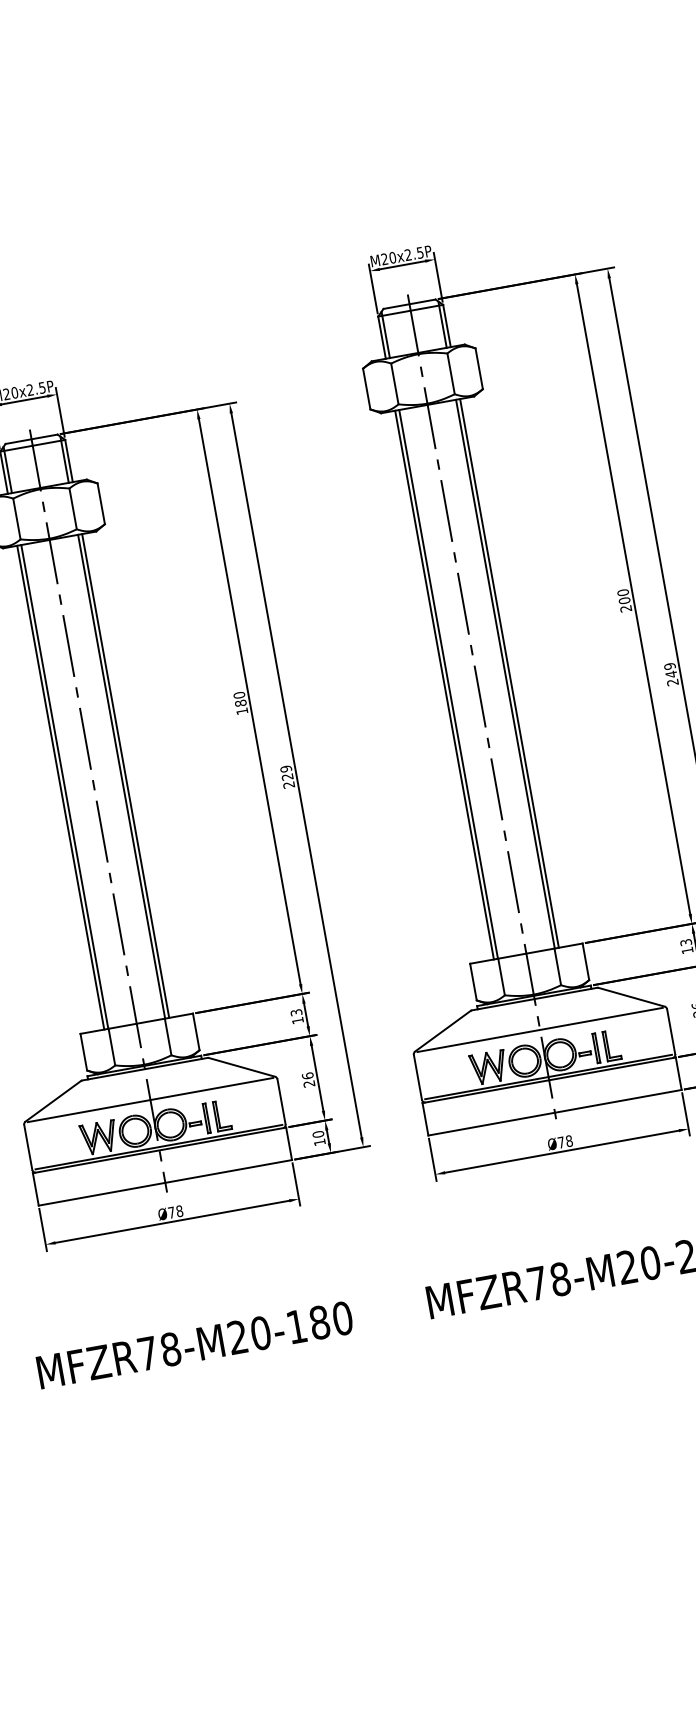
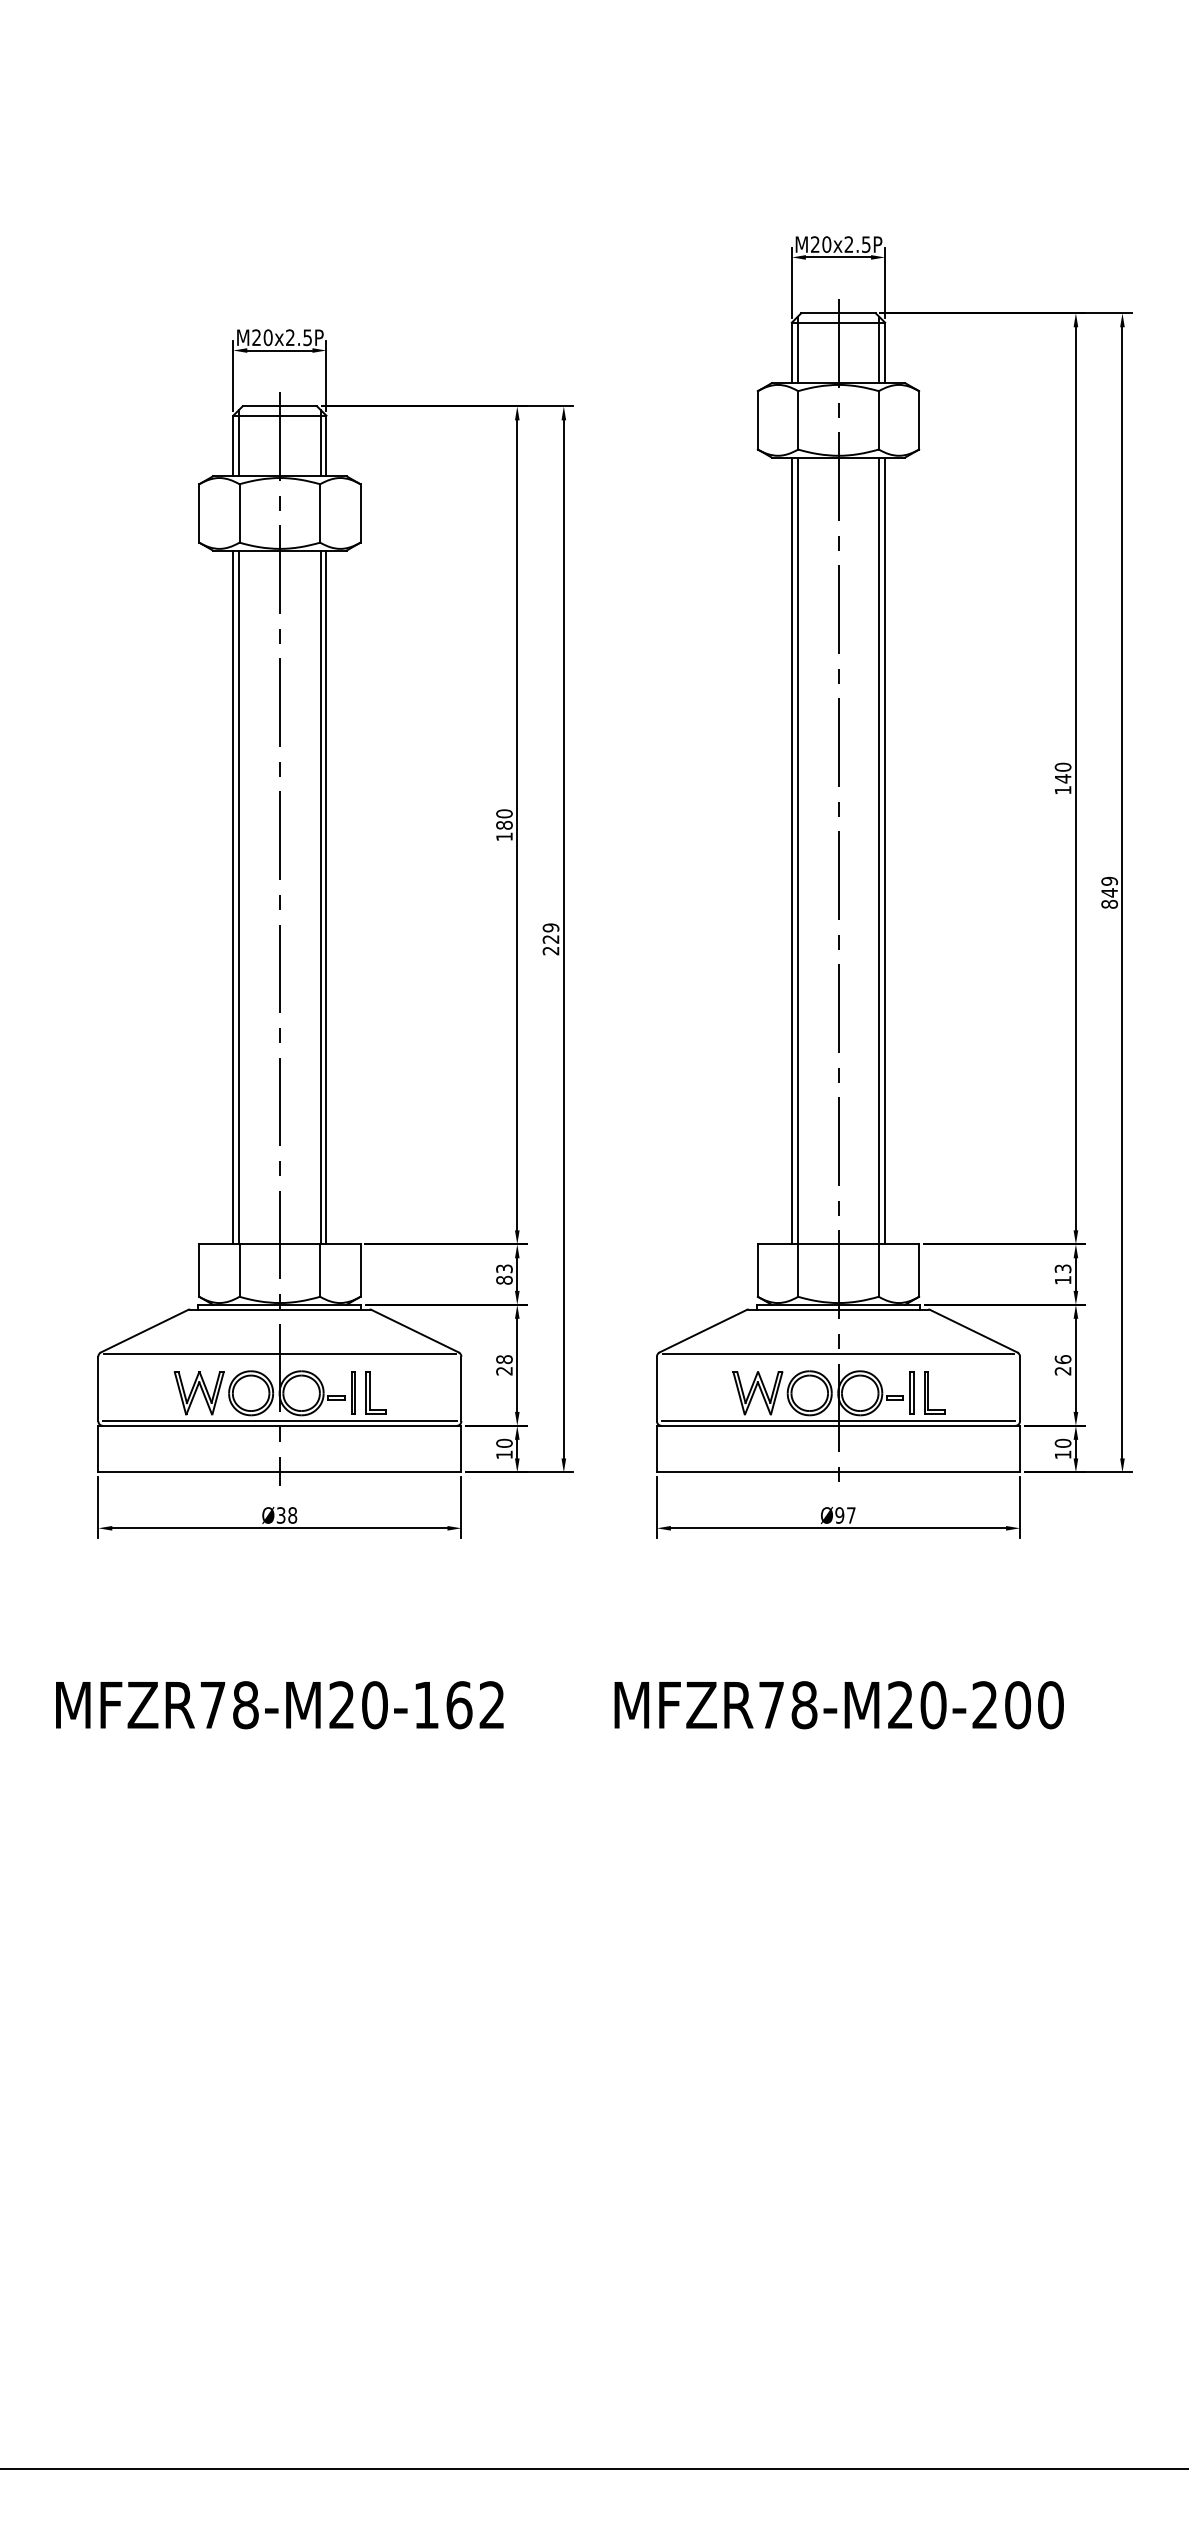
text: (624, 604) -> (1062, 784), 200 -> 140
text: (672, 681) -> (1109, 903), 249 -> 849
text: (297, 1020) -> (504, 1279), 13 -> 83
text: (307, 1075) -> (504, 1359), 26 -> 28
text: (565, 1141) -> (845, 1515), Ø78 -> Ø97
text: (171, 1212) -> (280, 1515), Ø78 -> Ø38
text: (331, 1320) -> (475, 1705), MFZR78-M20-180 -> MFZR78-M20-162

